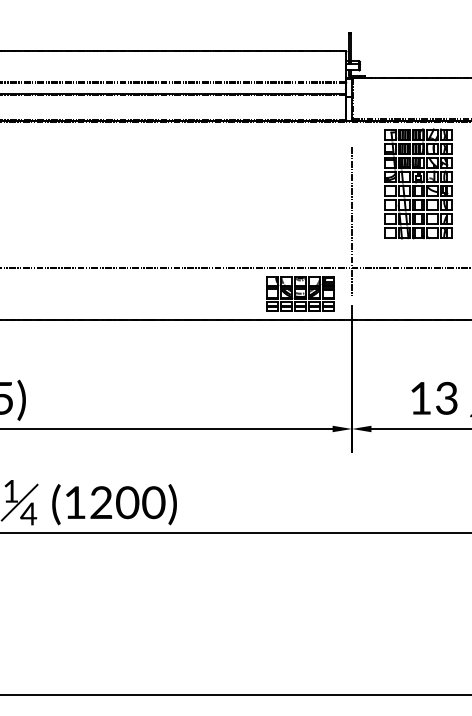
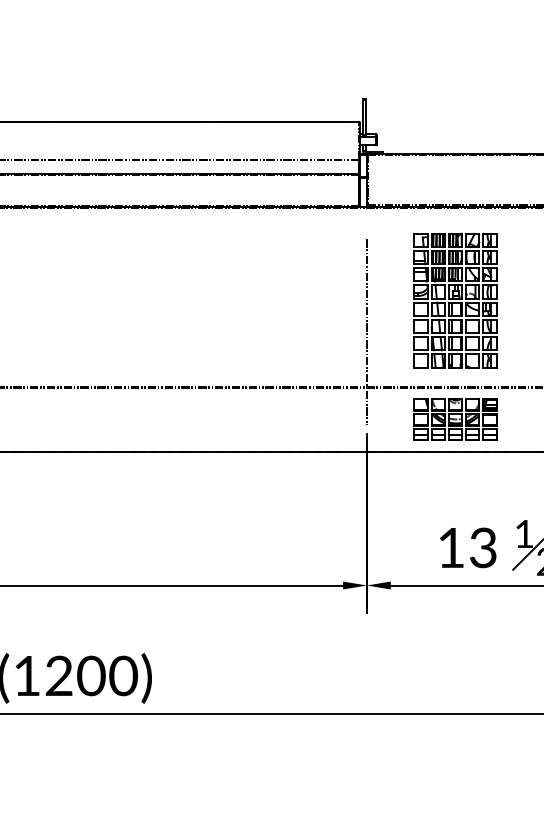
part: (418, 183) -> (455, 300), moved
part: (300, 293) -> (455, 419), moved

